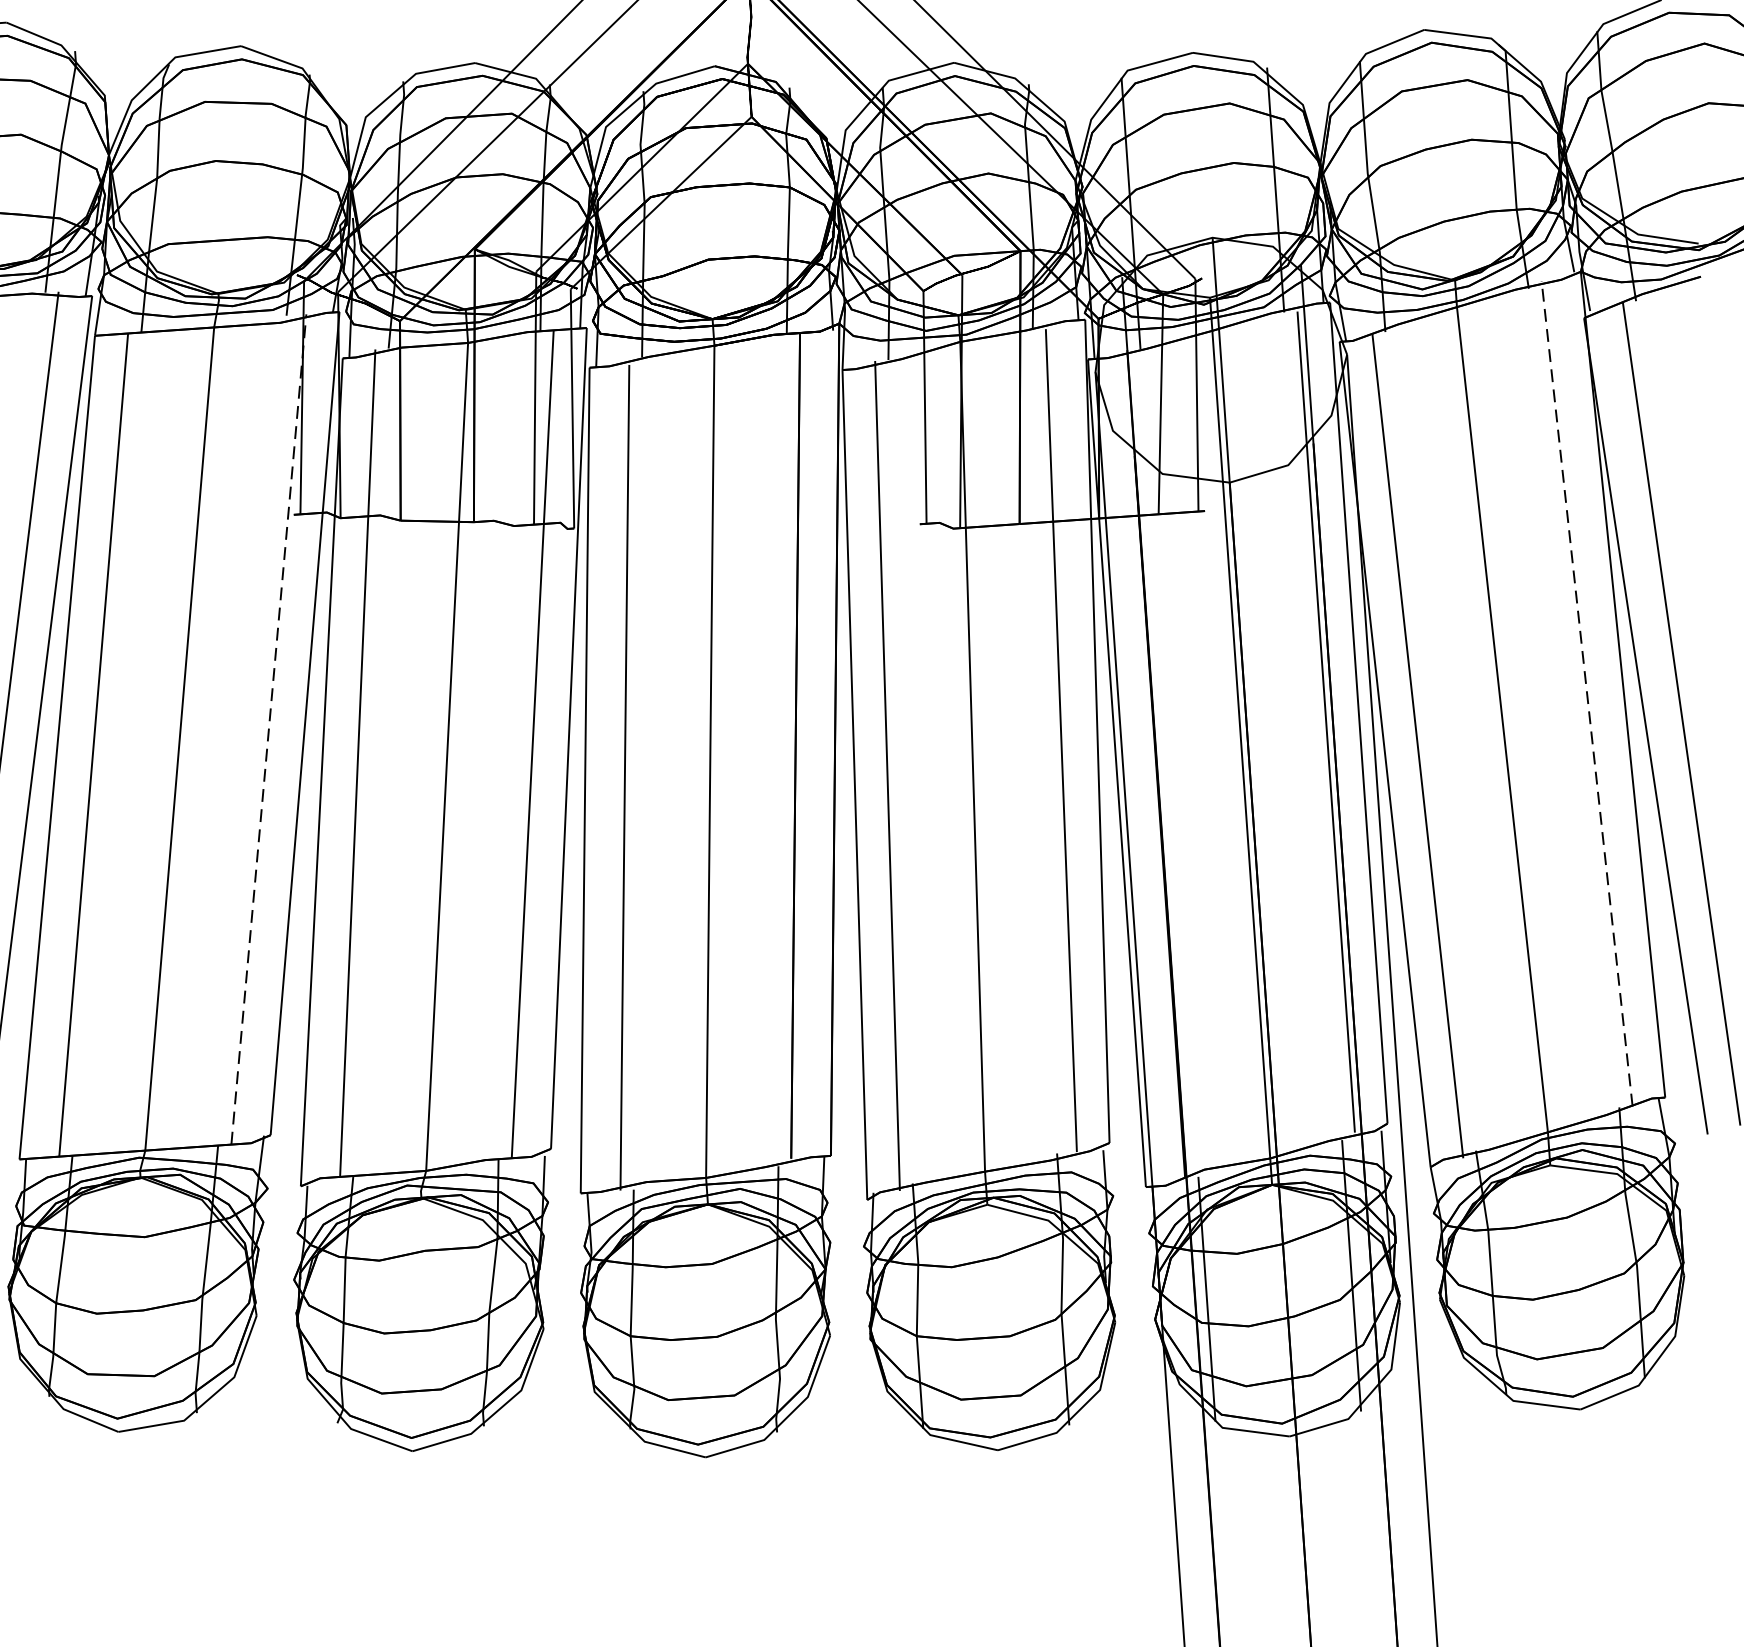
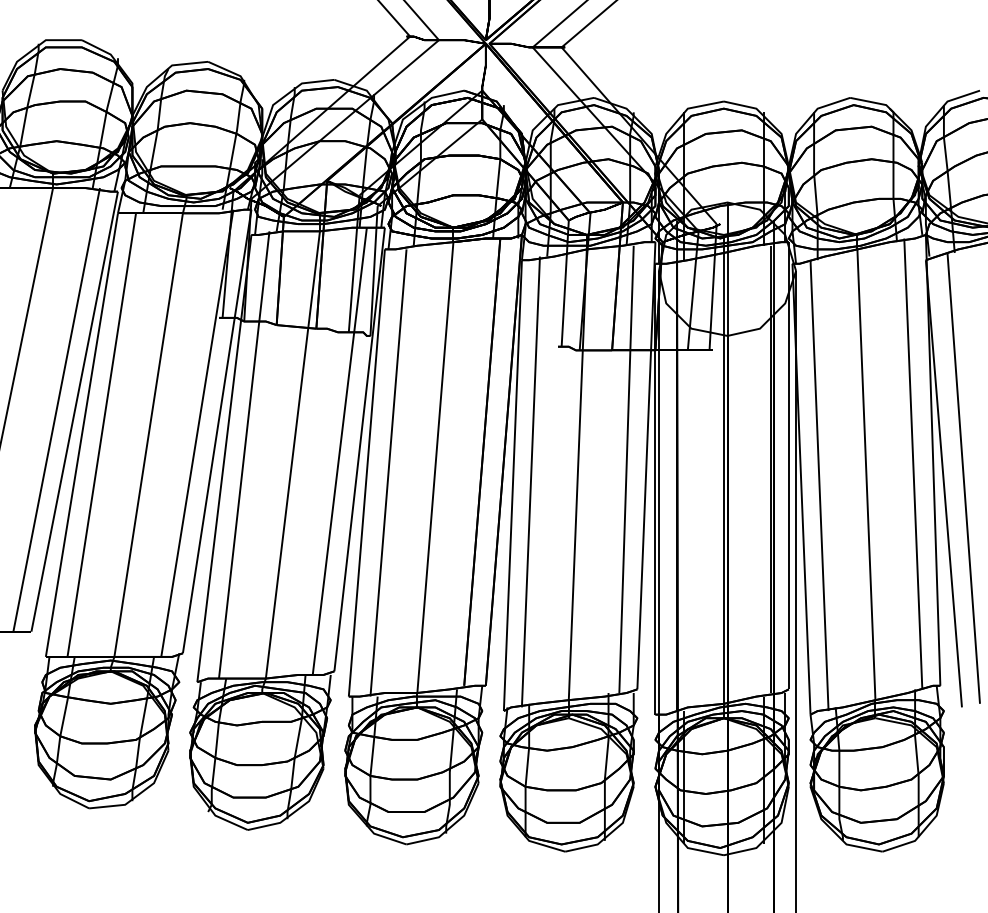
line: (1587, 692) -> (913, 463), dashed -> solid
line: (269, 729) -> (197, 433), dashed -> solid

